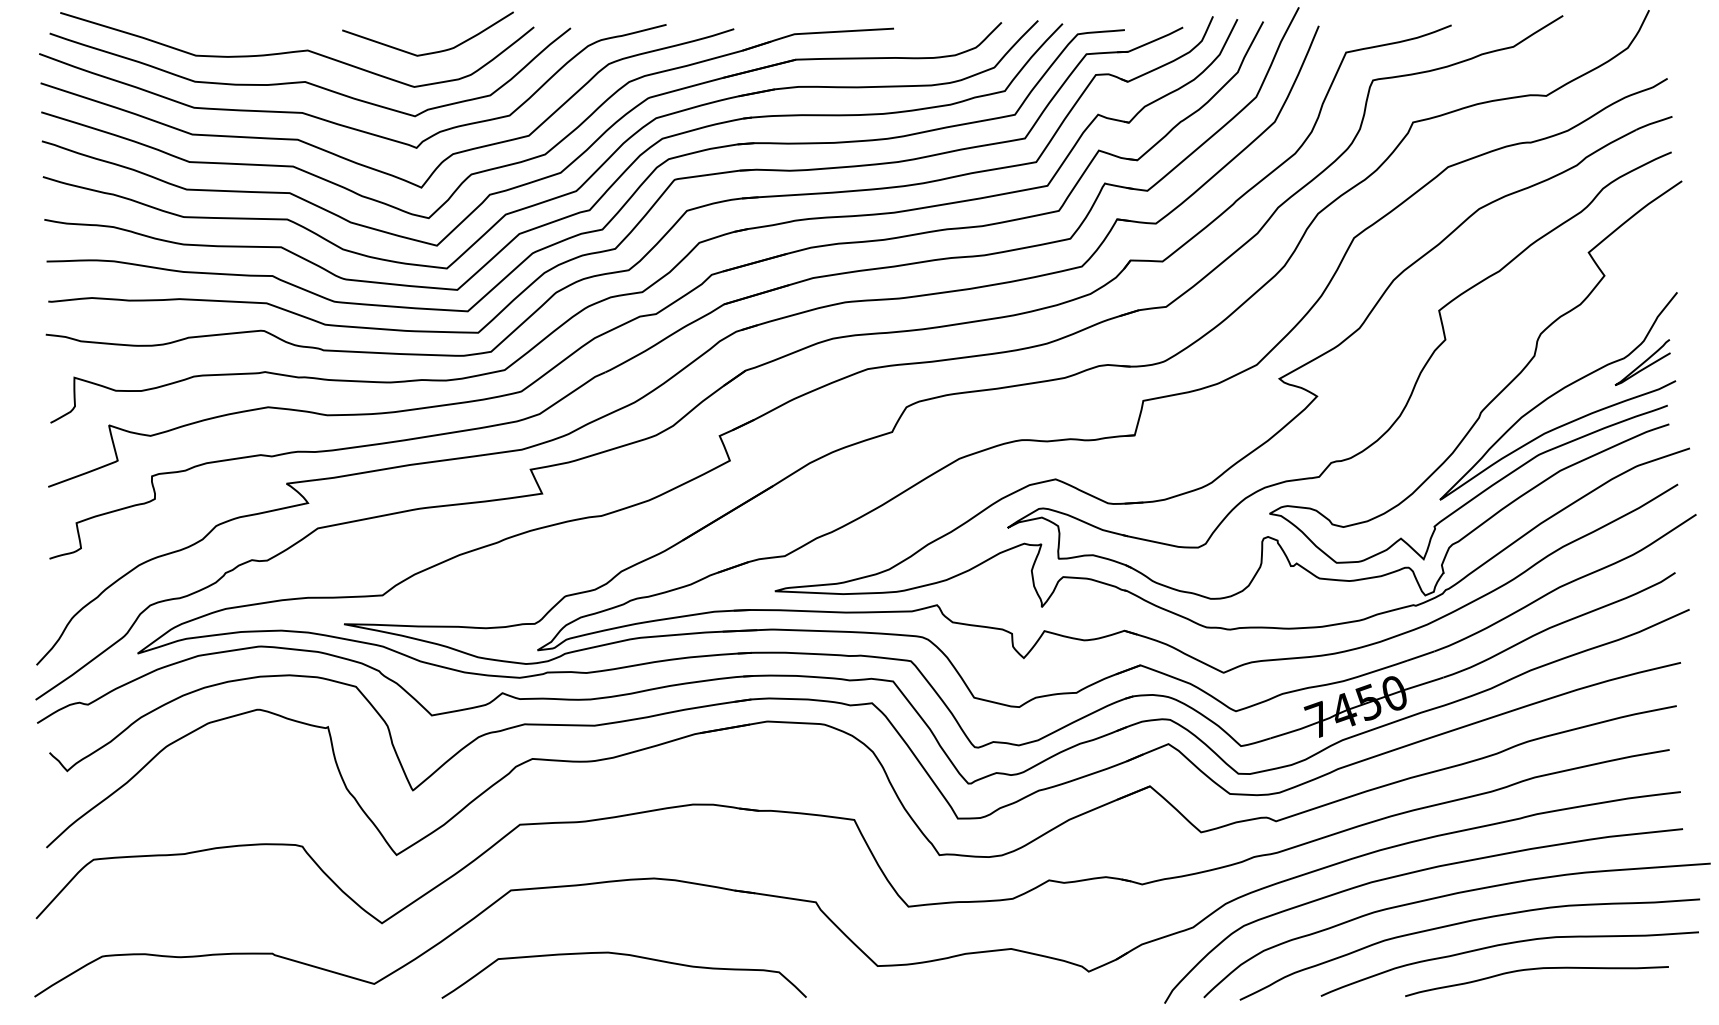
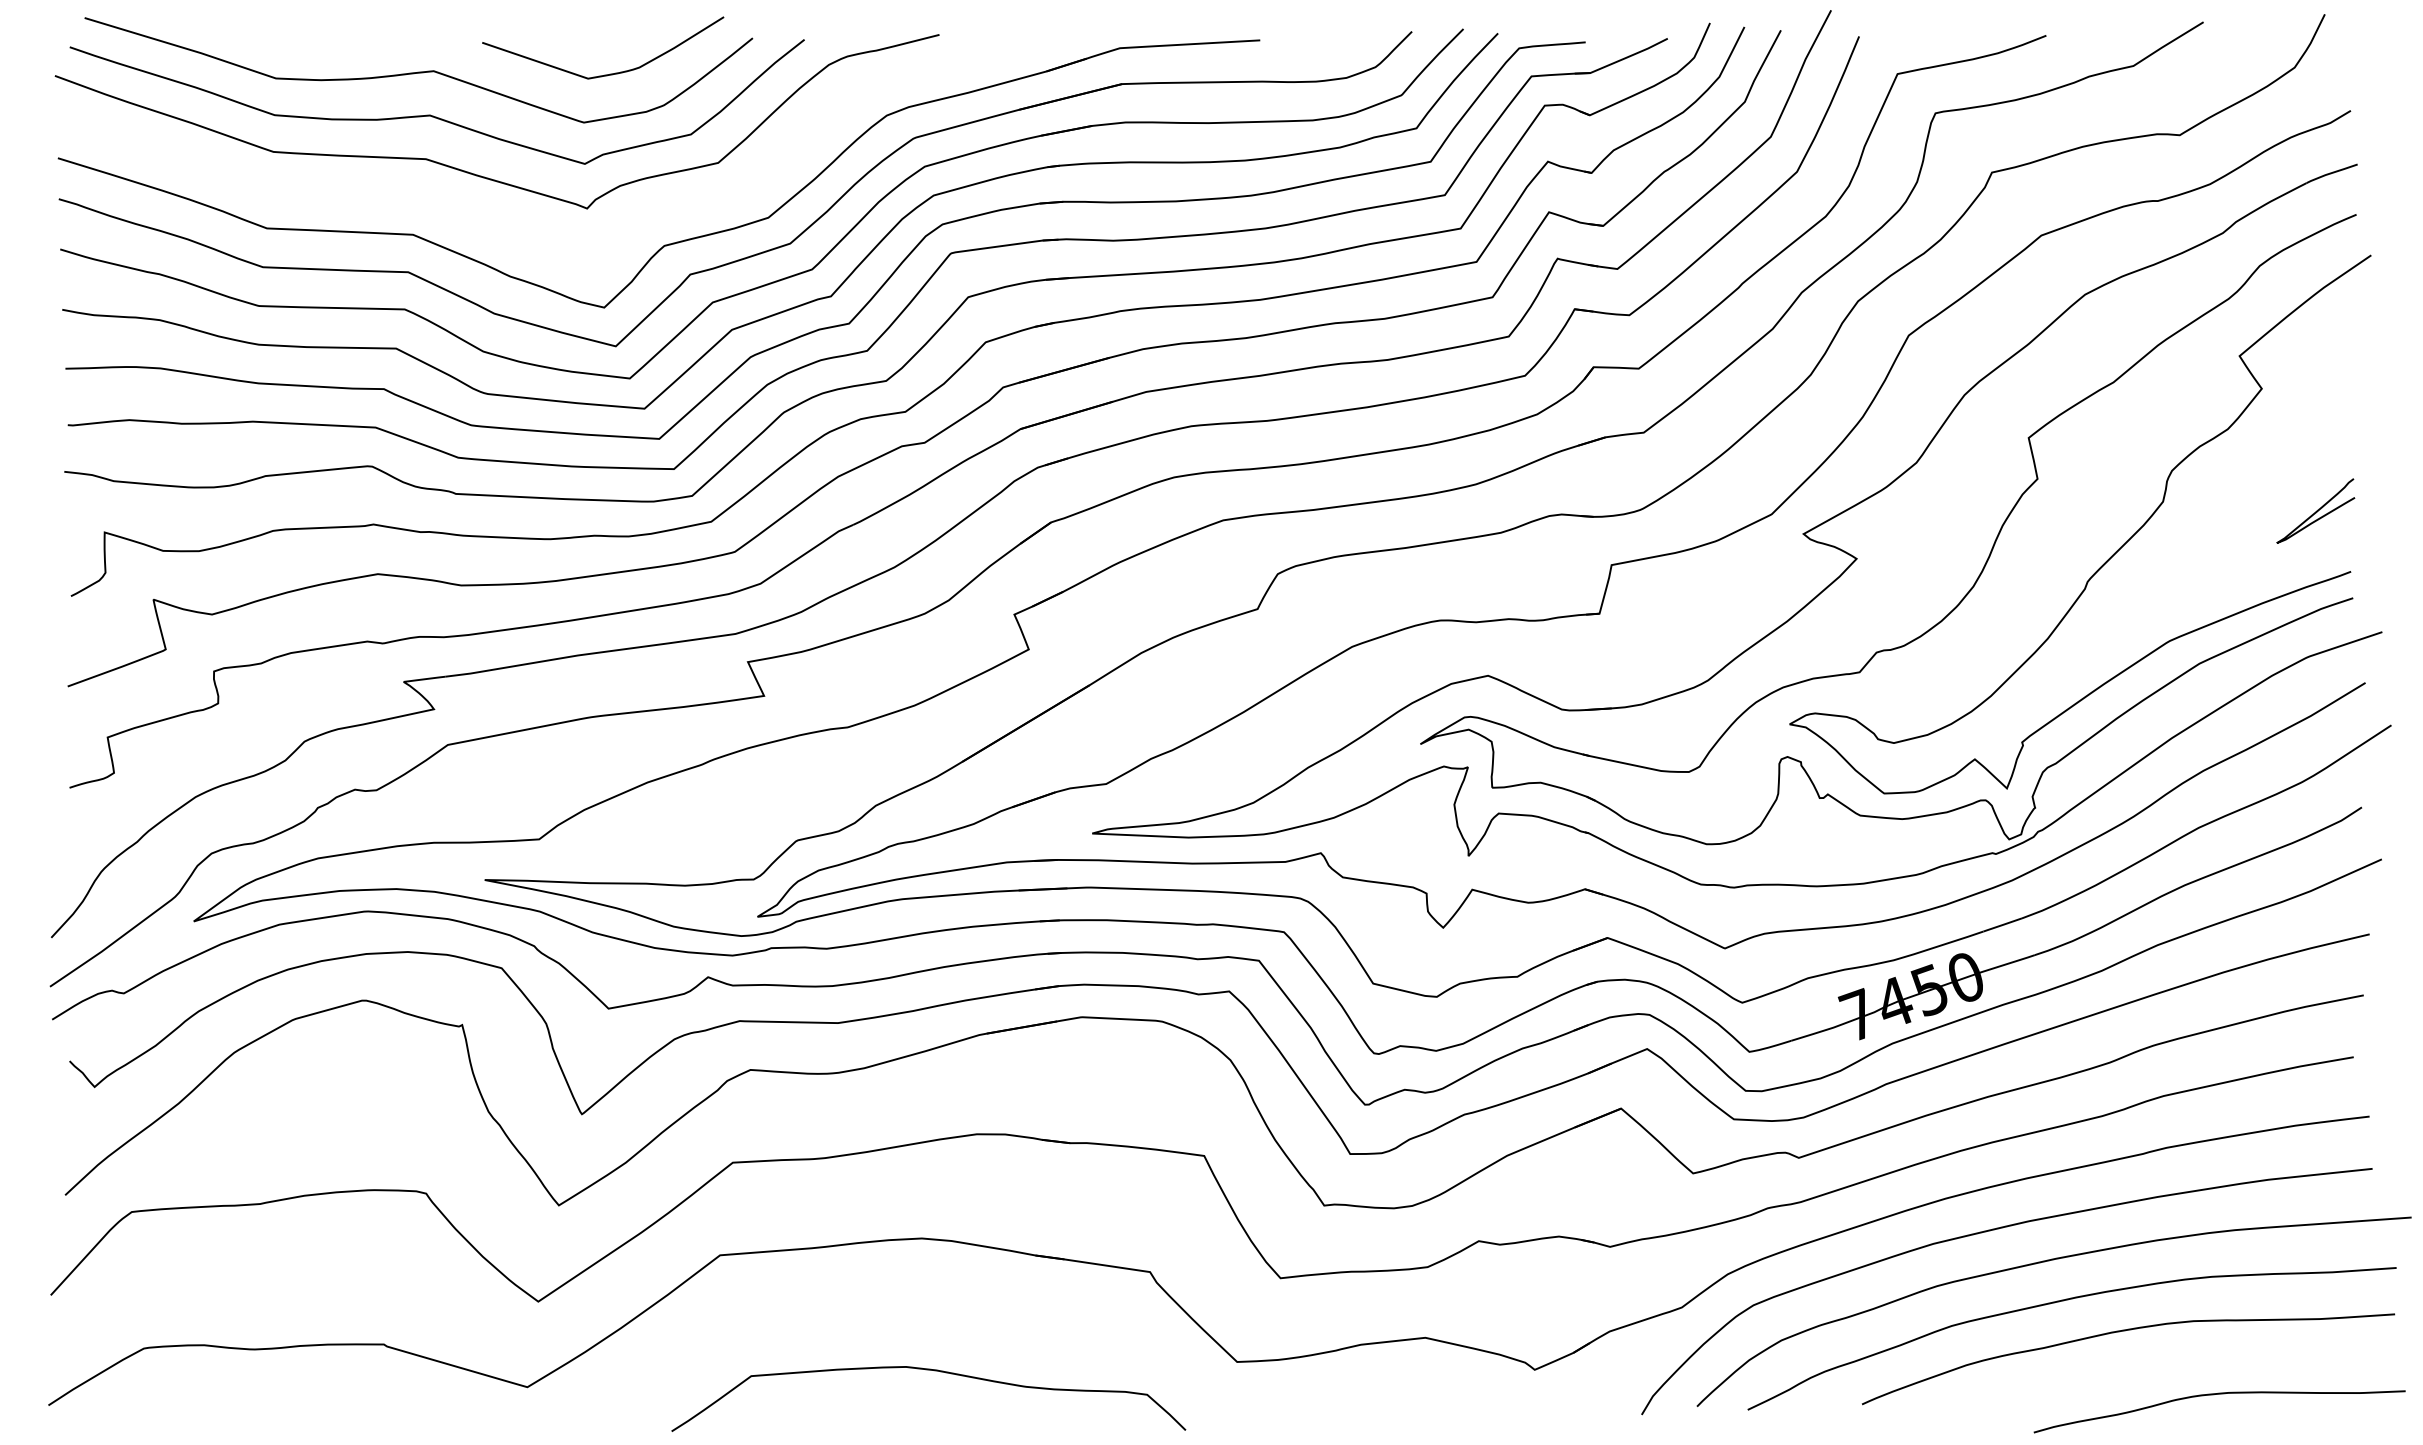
curve: (367, 166) -> (518, 234), removed
curve: (1556, 394) -> (2193, 555), removed
curve: (628, 955) -> (934, 1371), moved
curve: (1533, 969) -> (2214, 1395), moved

